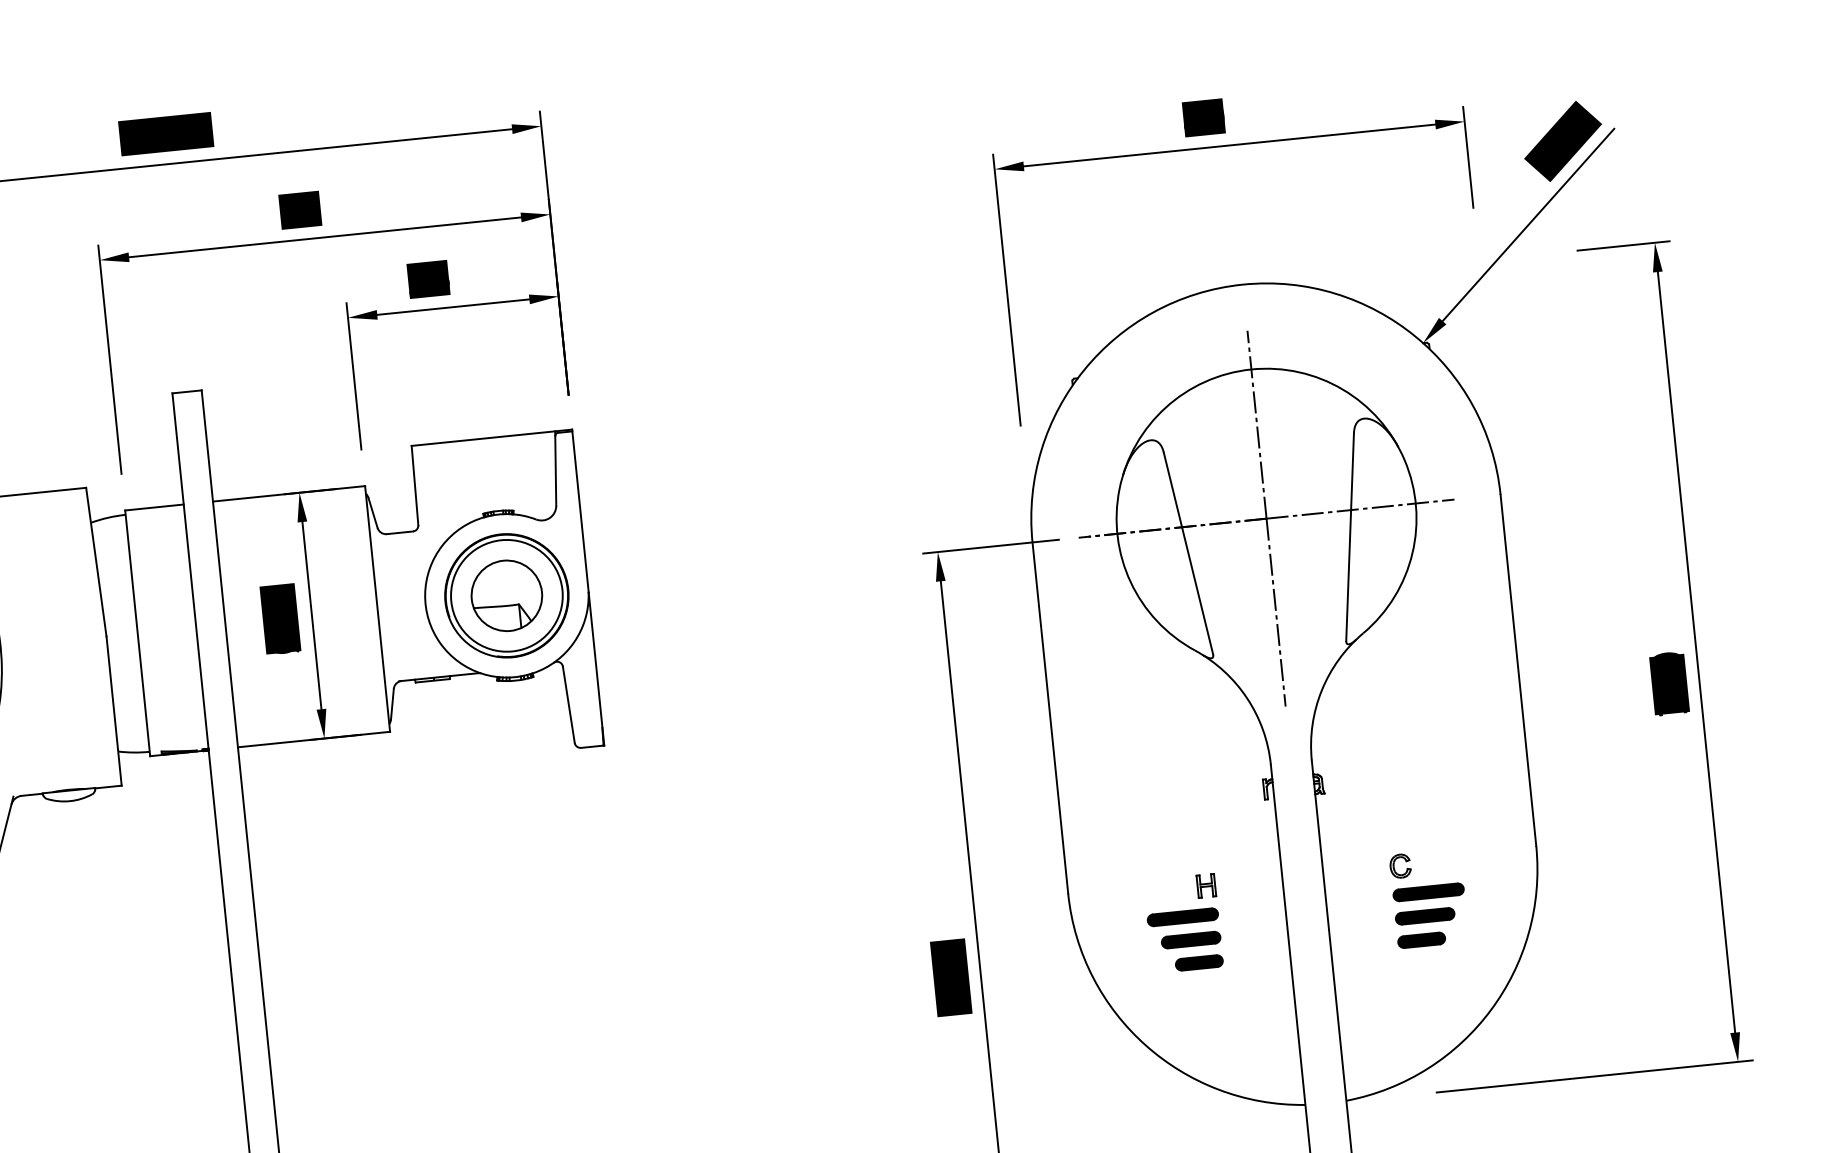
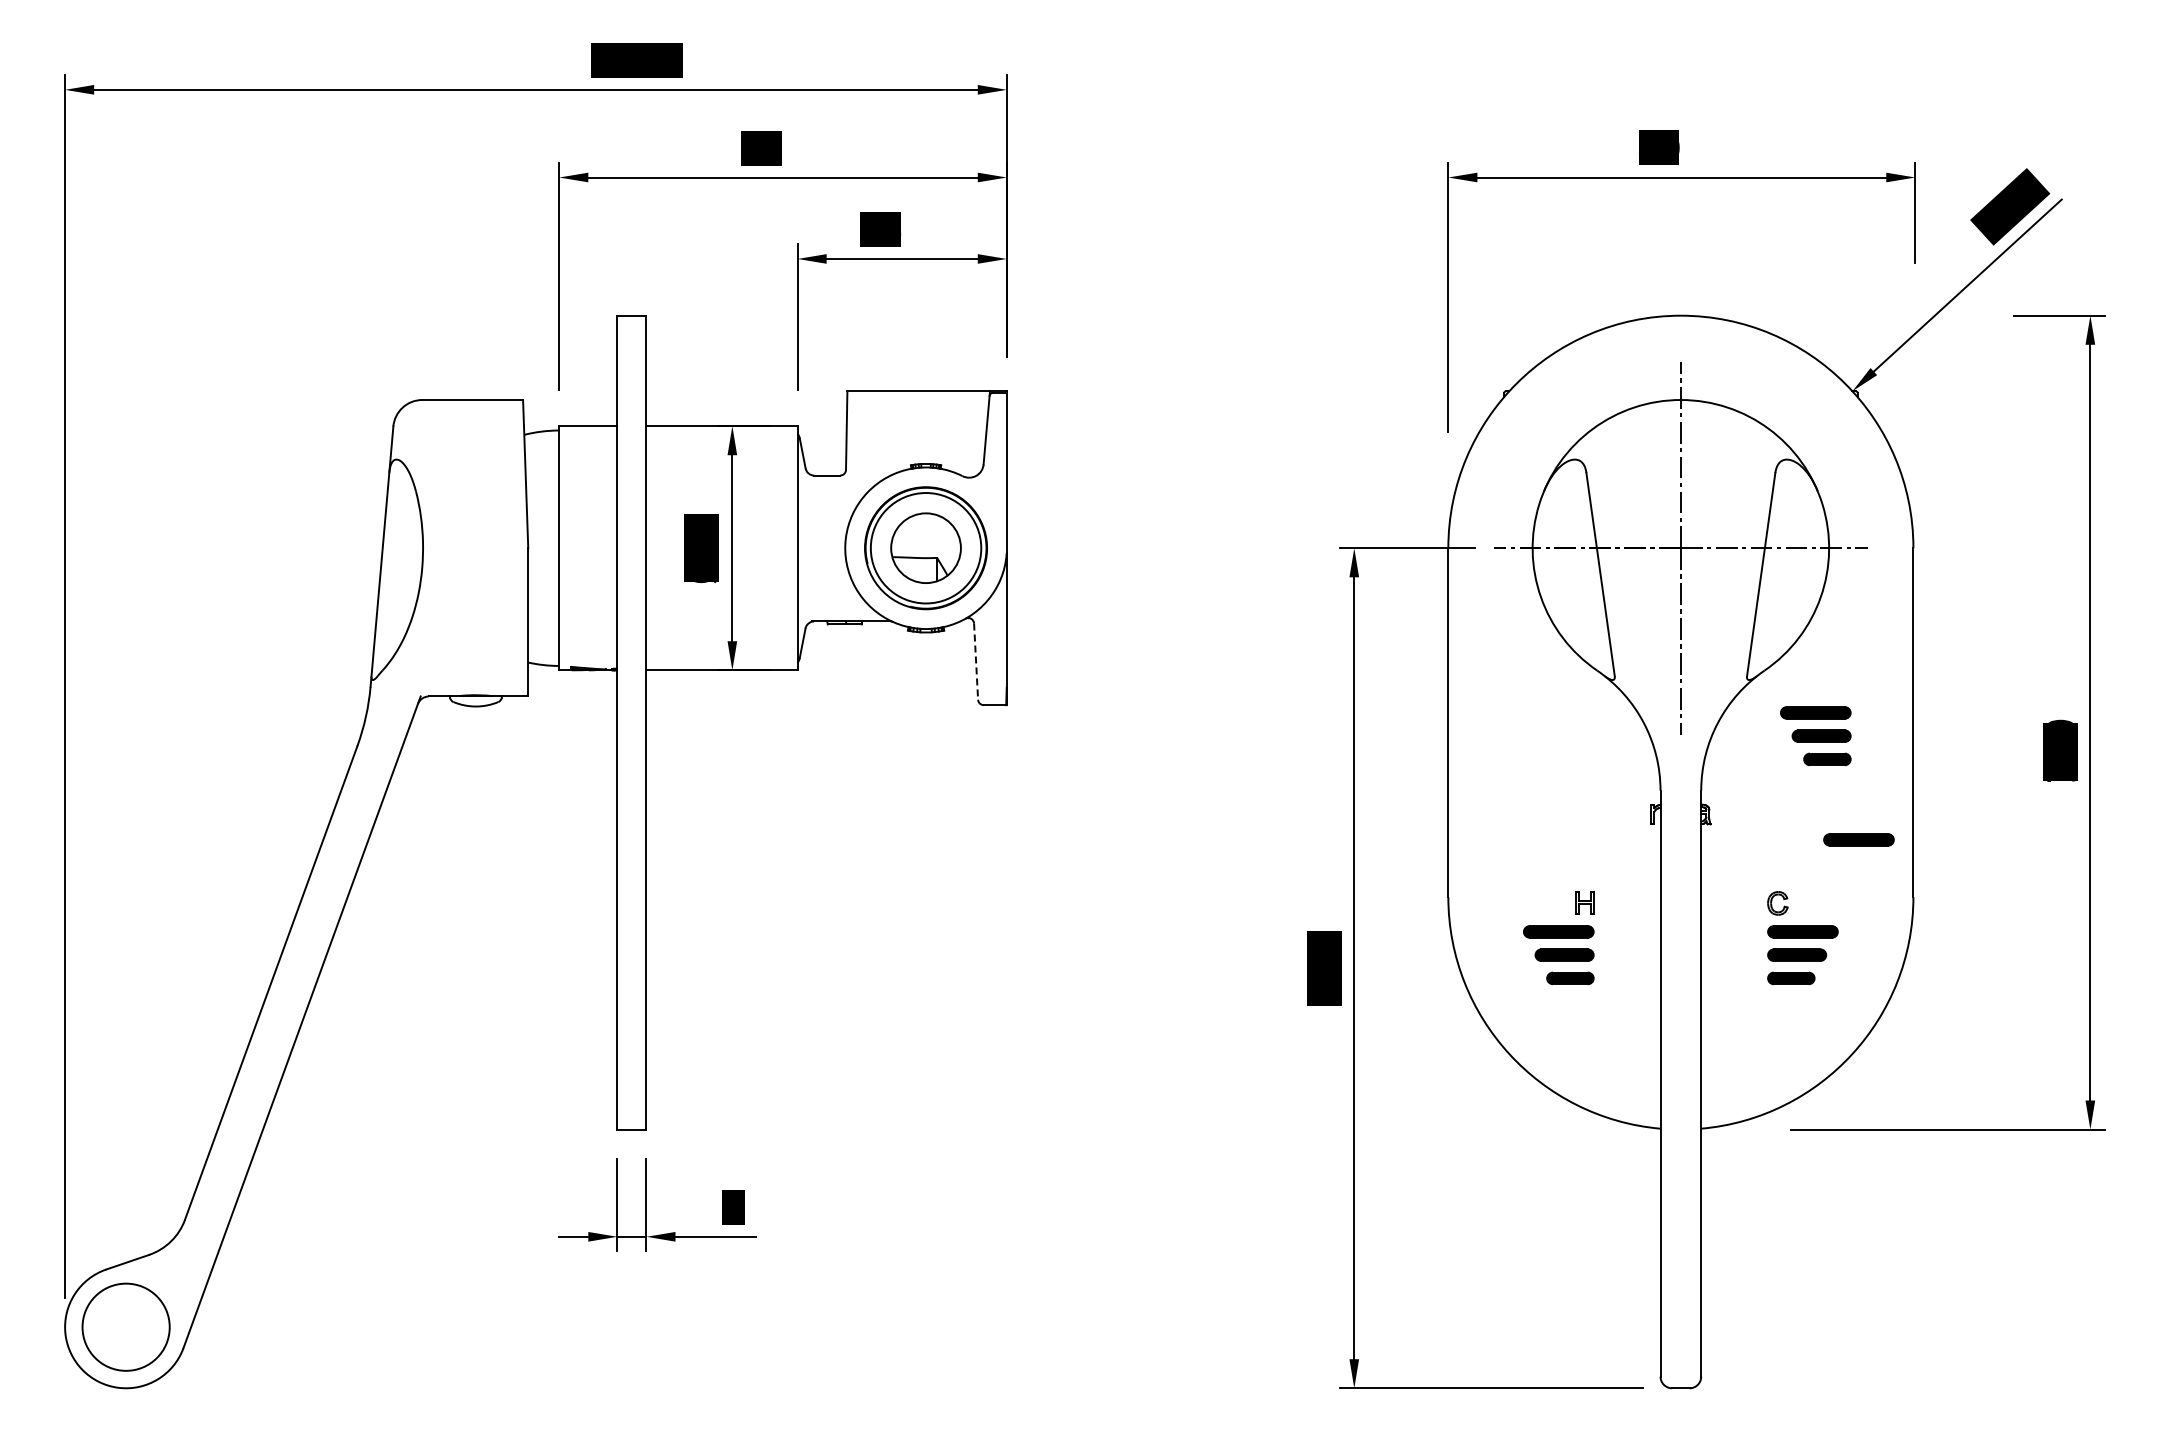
part: (1421, 694) -> (1815, 736), added
line: (569, 705) -> (976, 662), solid -> dashed
part: (1475, 793) -> (1858, 839), added

